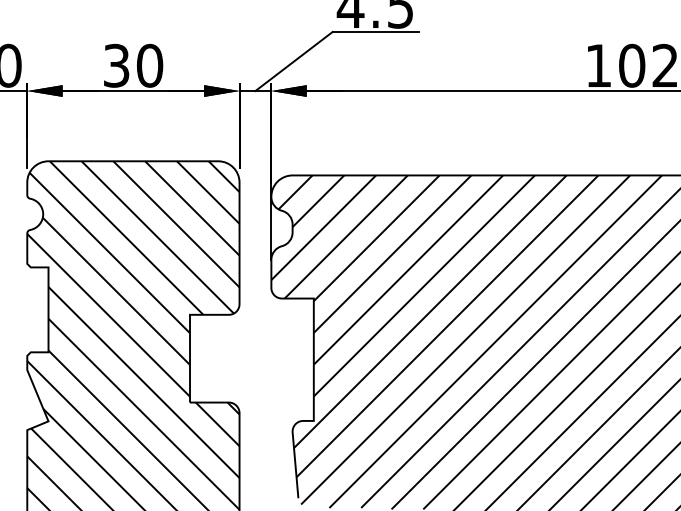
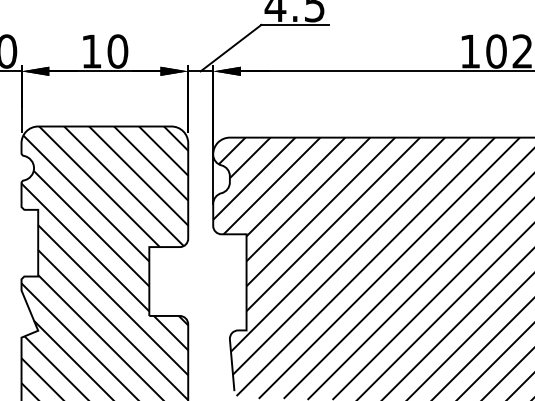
text: (116, 65) -> (91, 51), 30 -> 10

